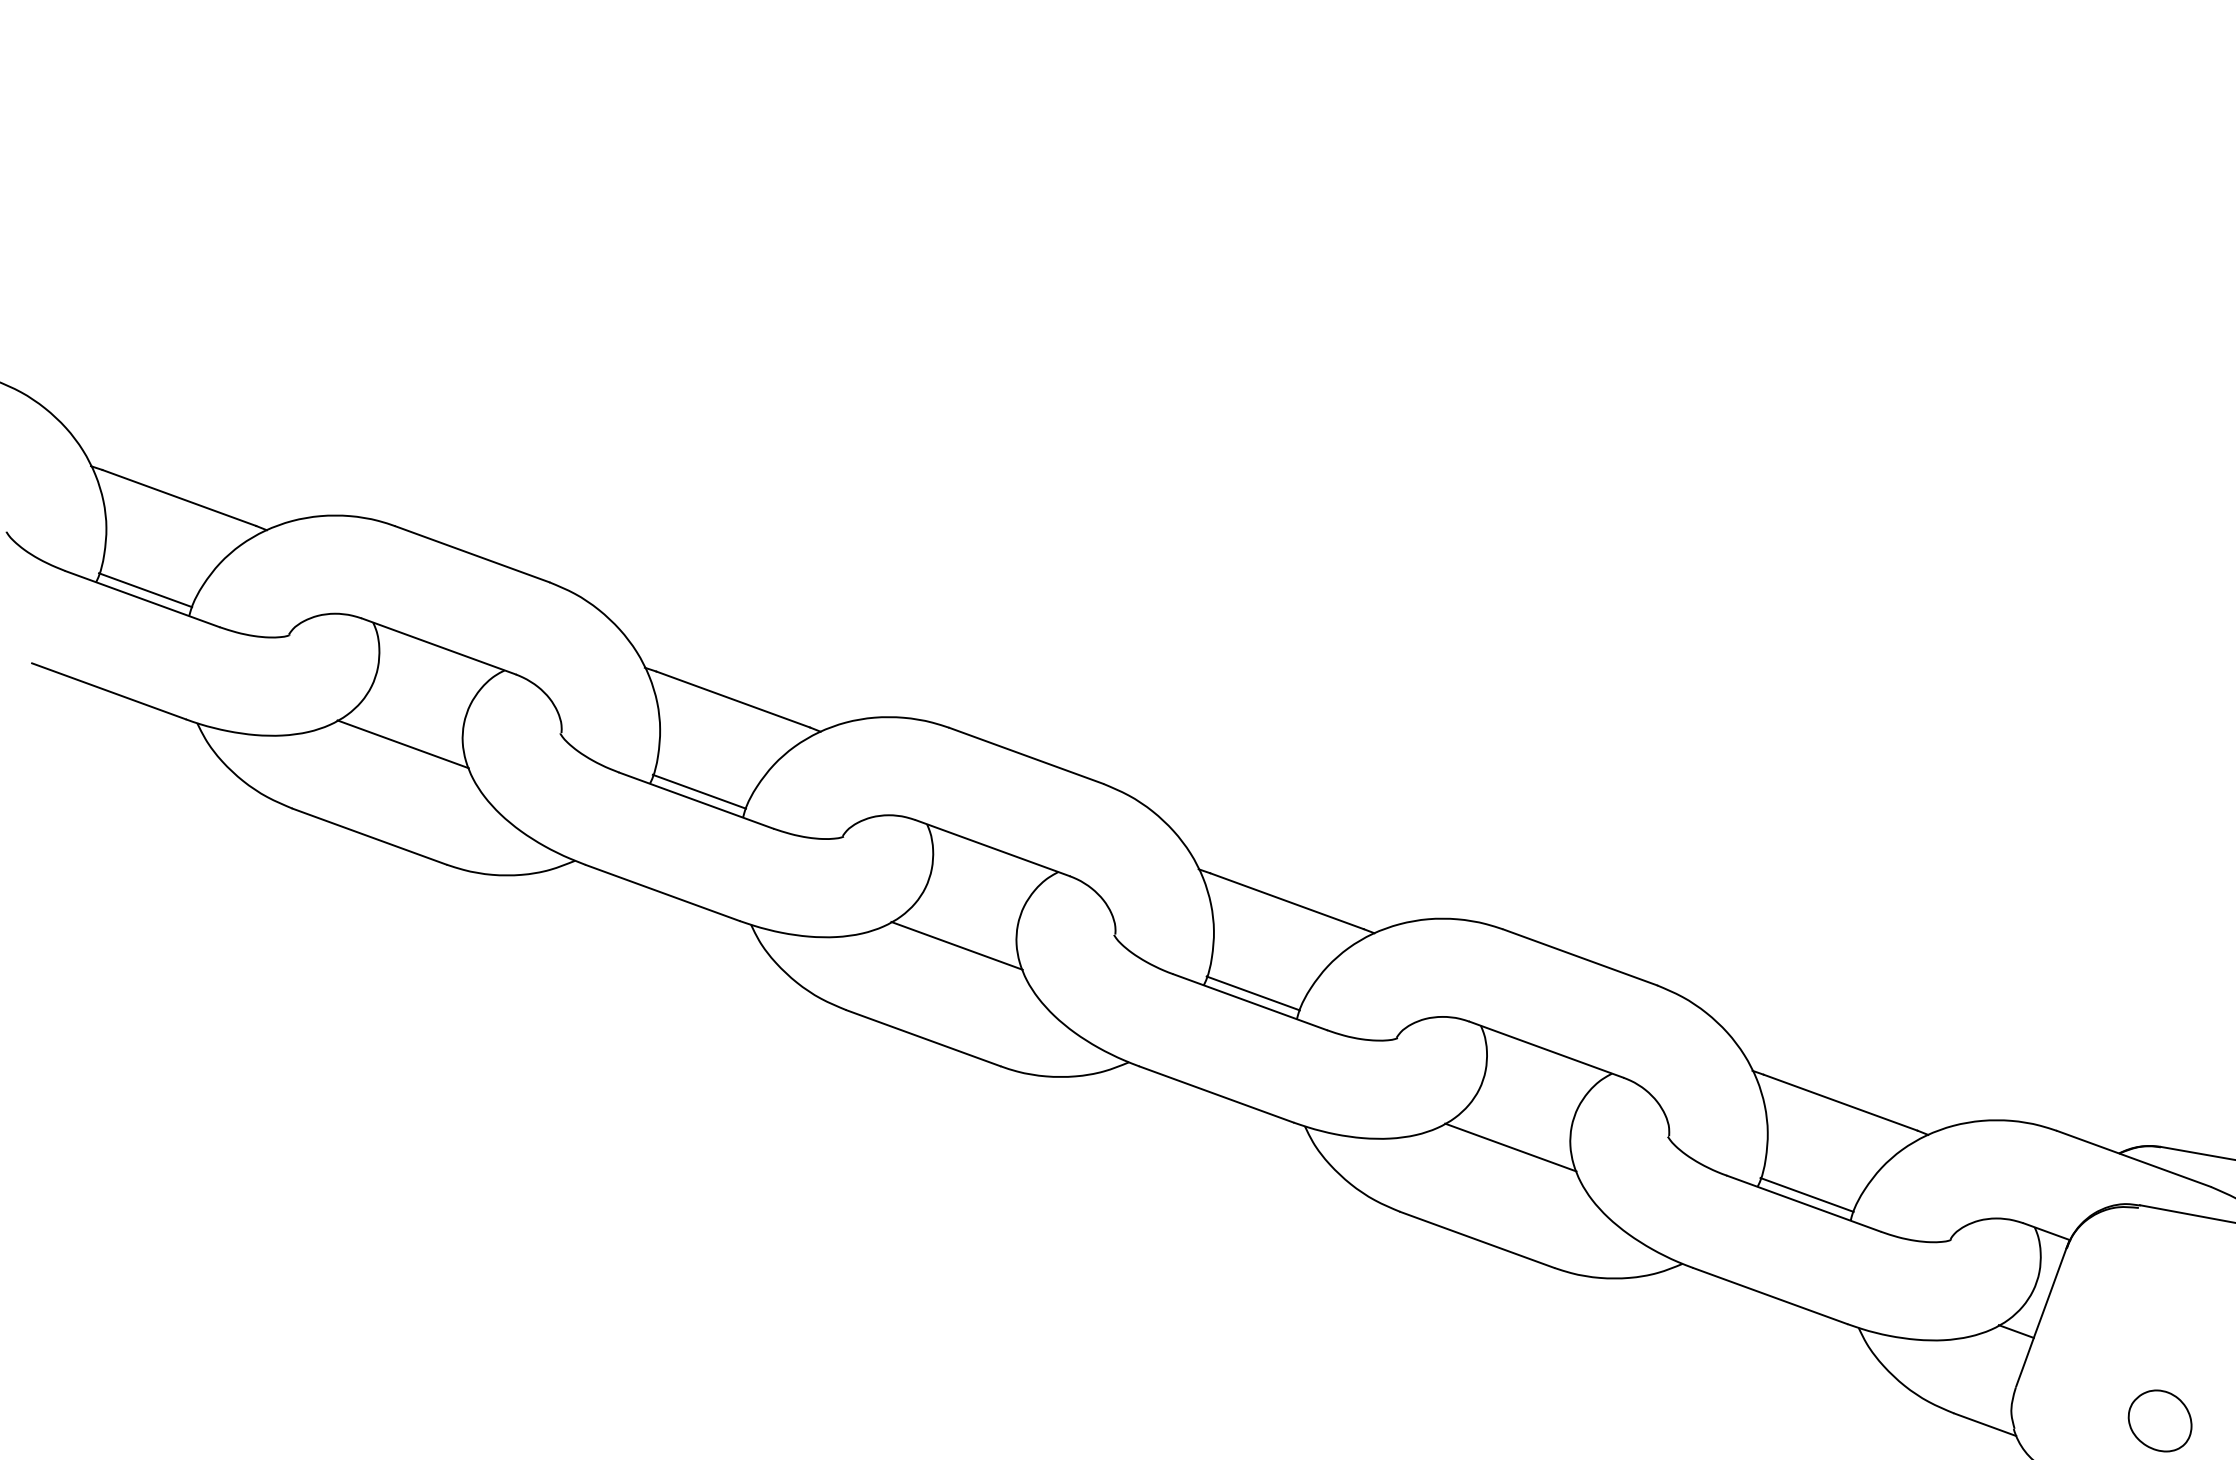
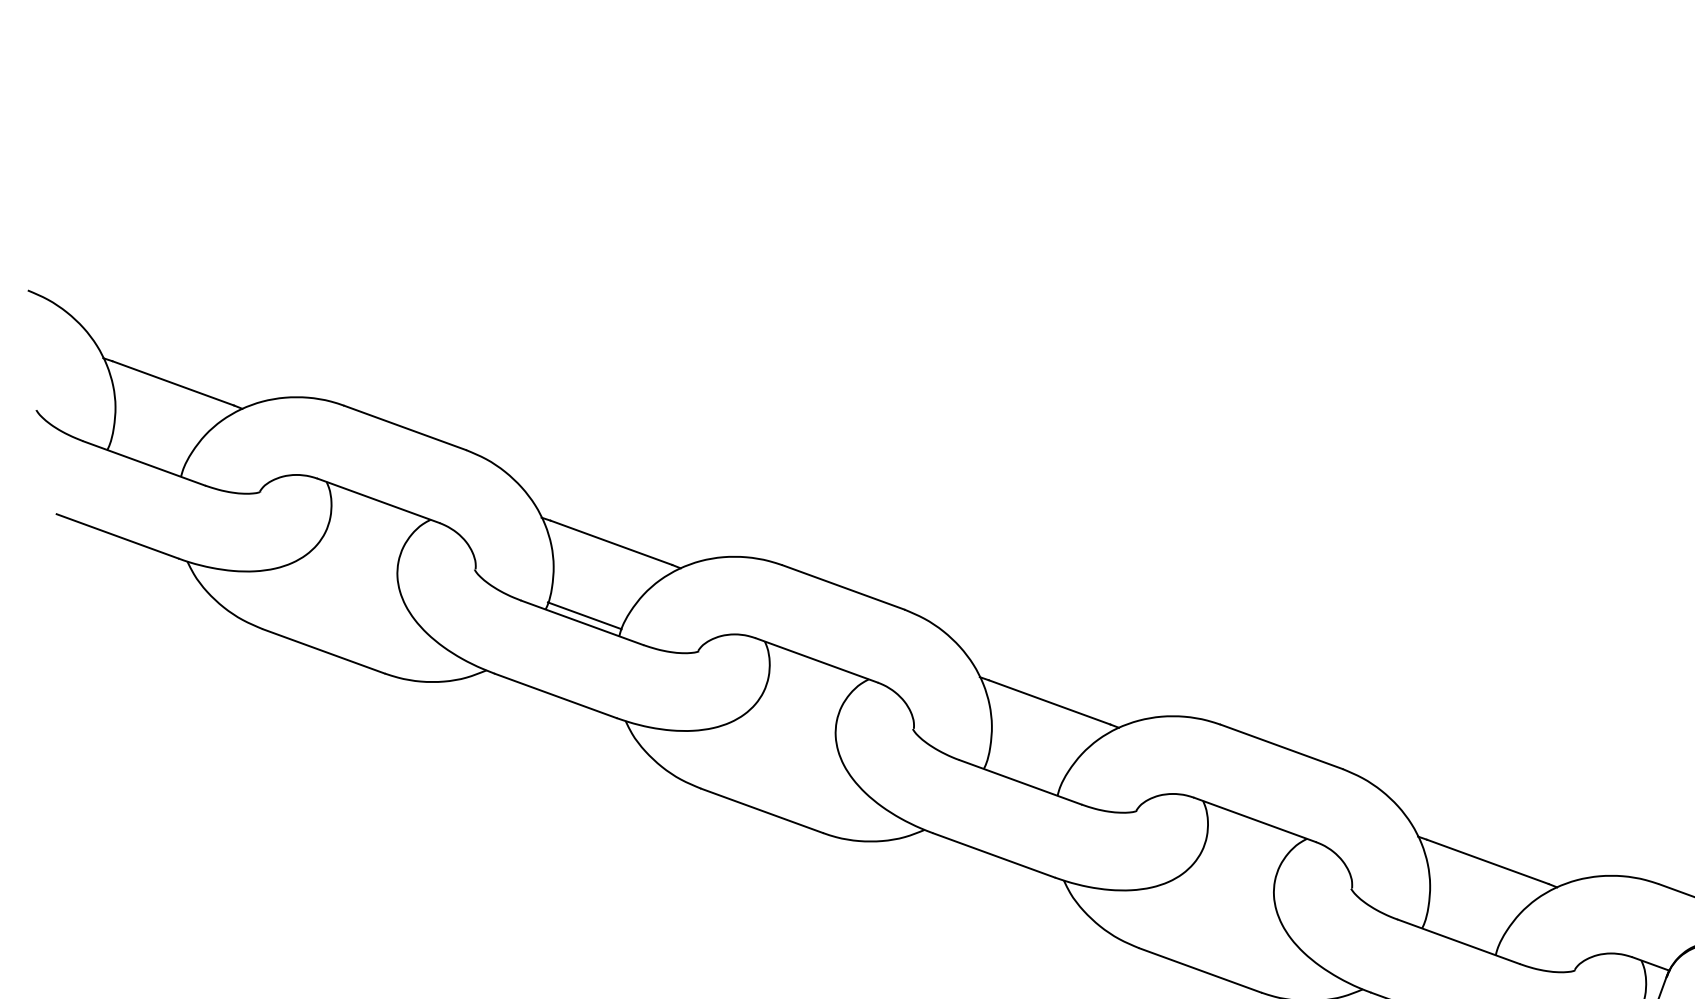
line: (145, 590) -> (146, 456), removed
line: (402, 744) -> (349, 578), removed
line: (956, 945) -> (788, 737), removed
line: (1252, 993) -> (1022, 775), removed
line: (1510, 1147) -> (1226, 897), removed
line: (1806, 1194) -> (1460, 934), removed

